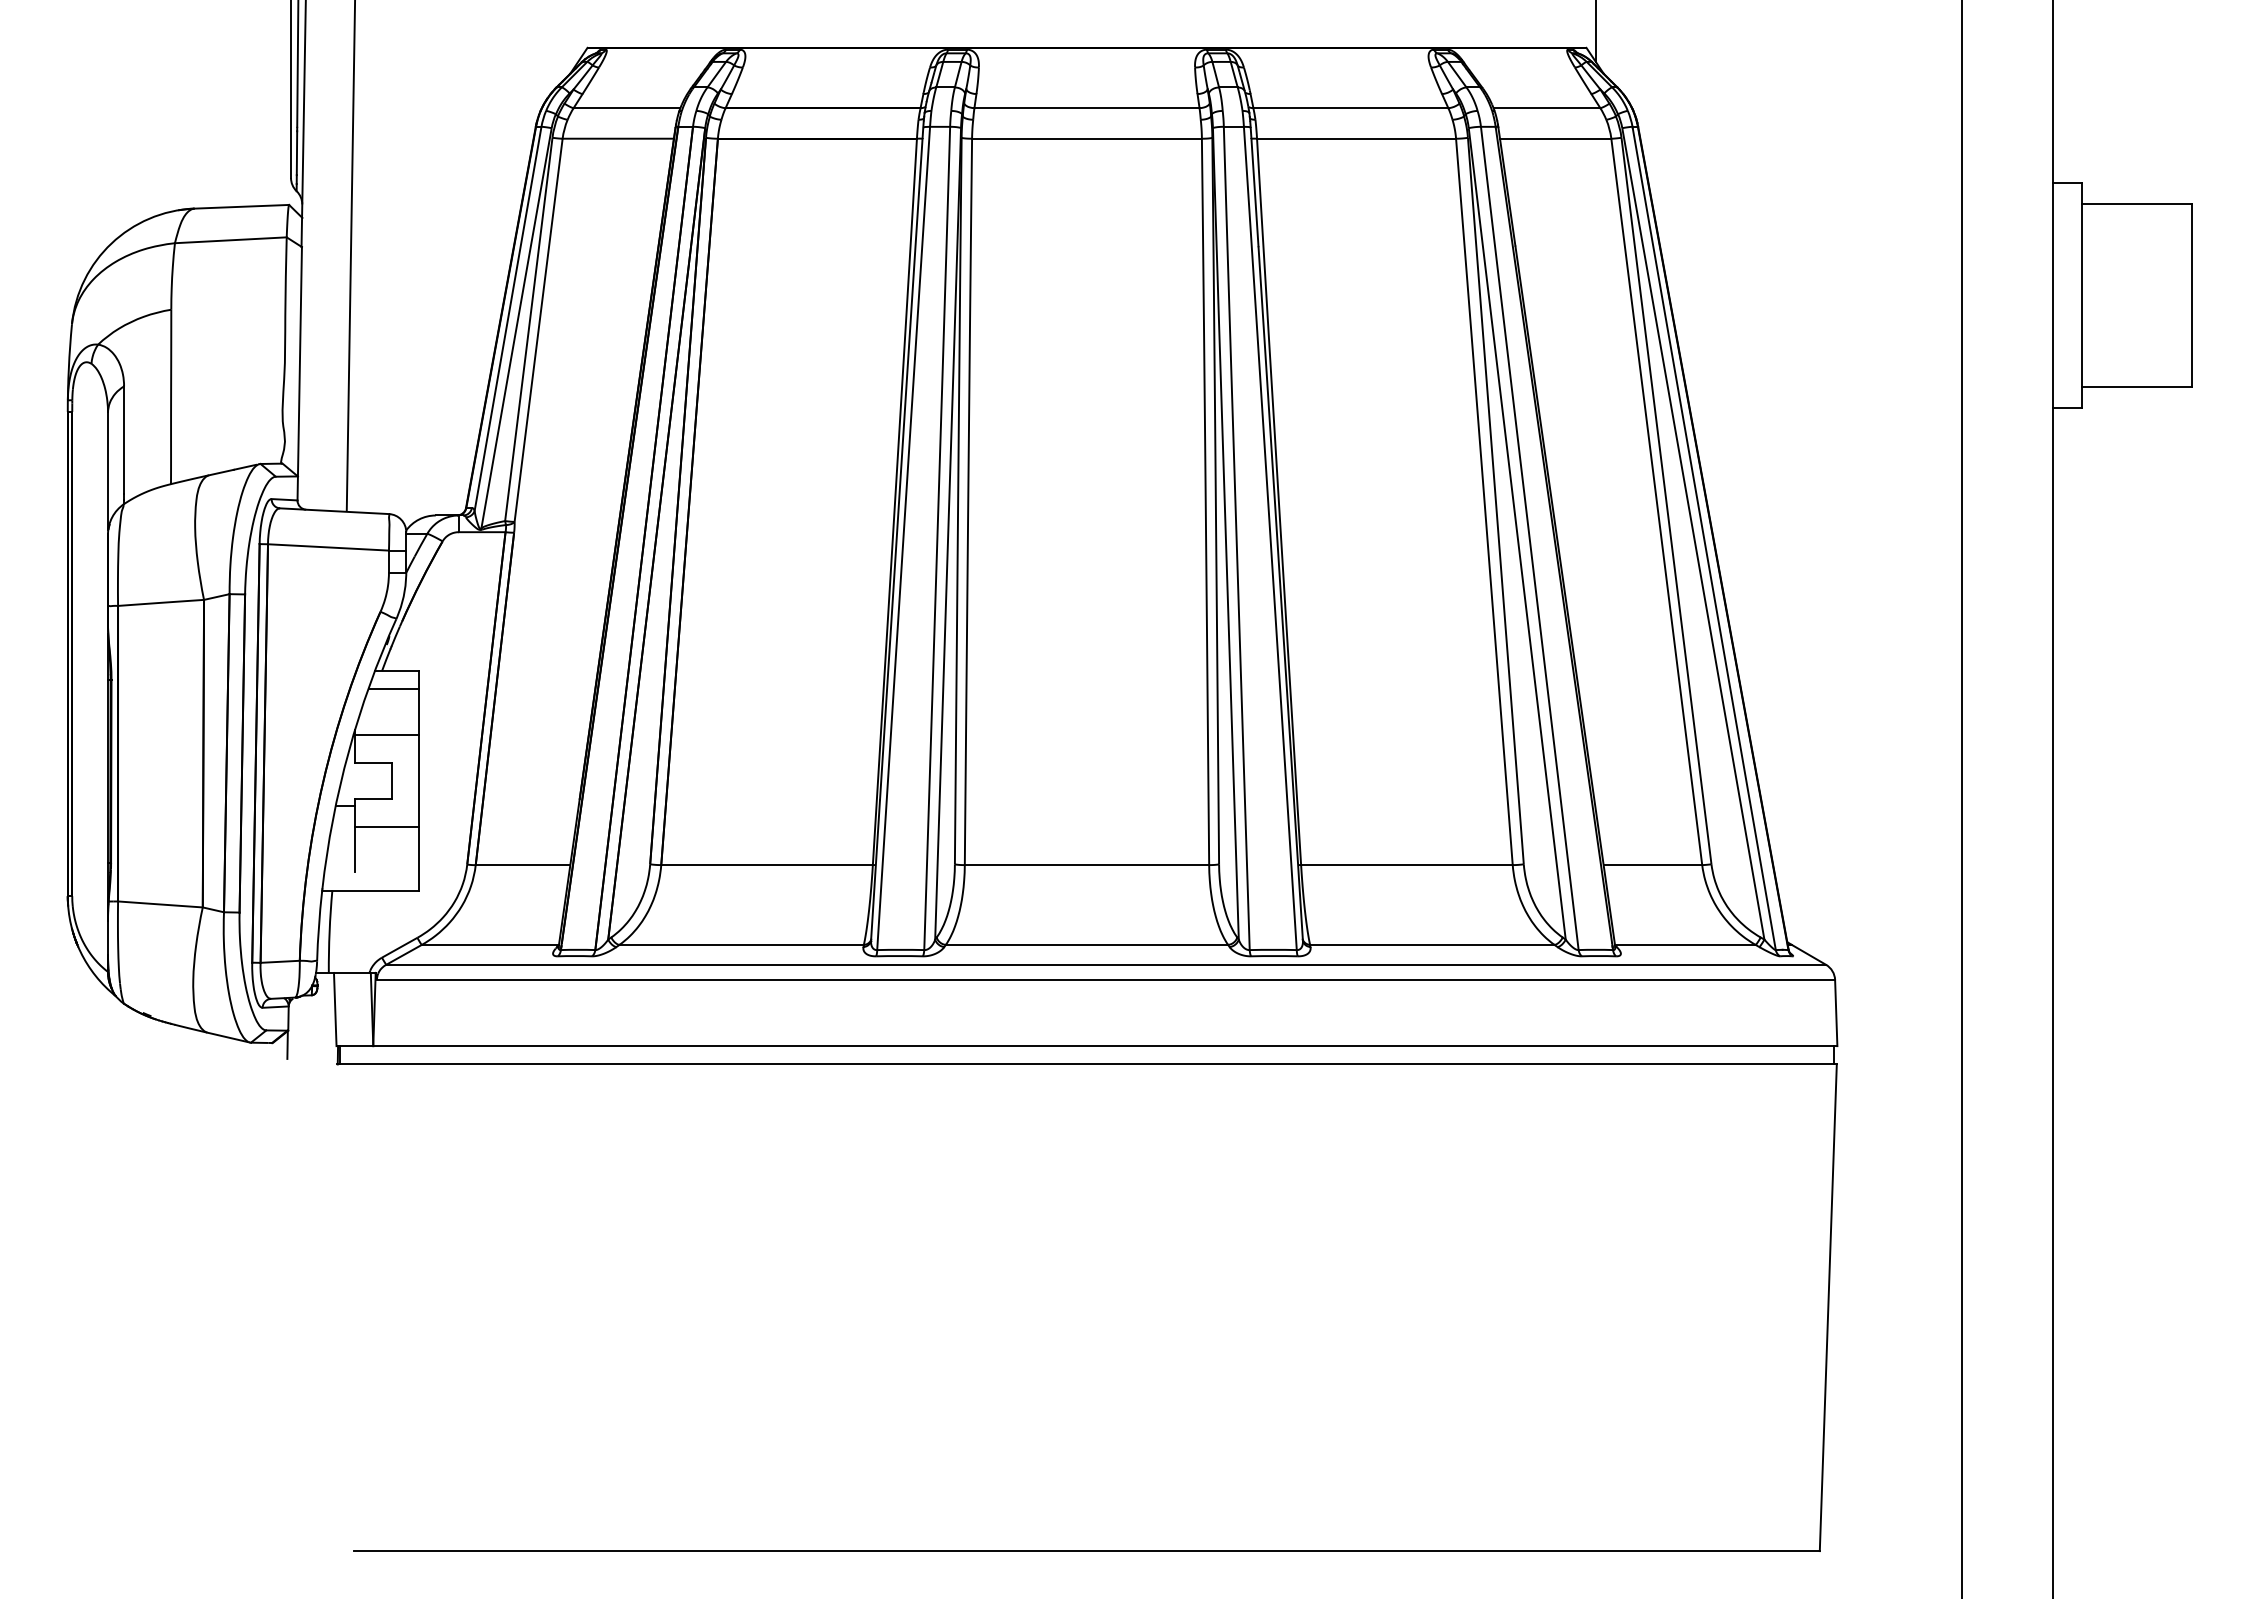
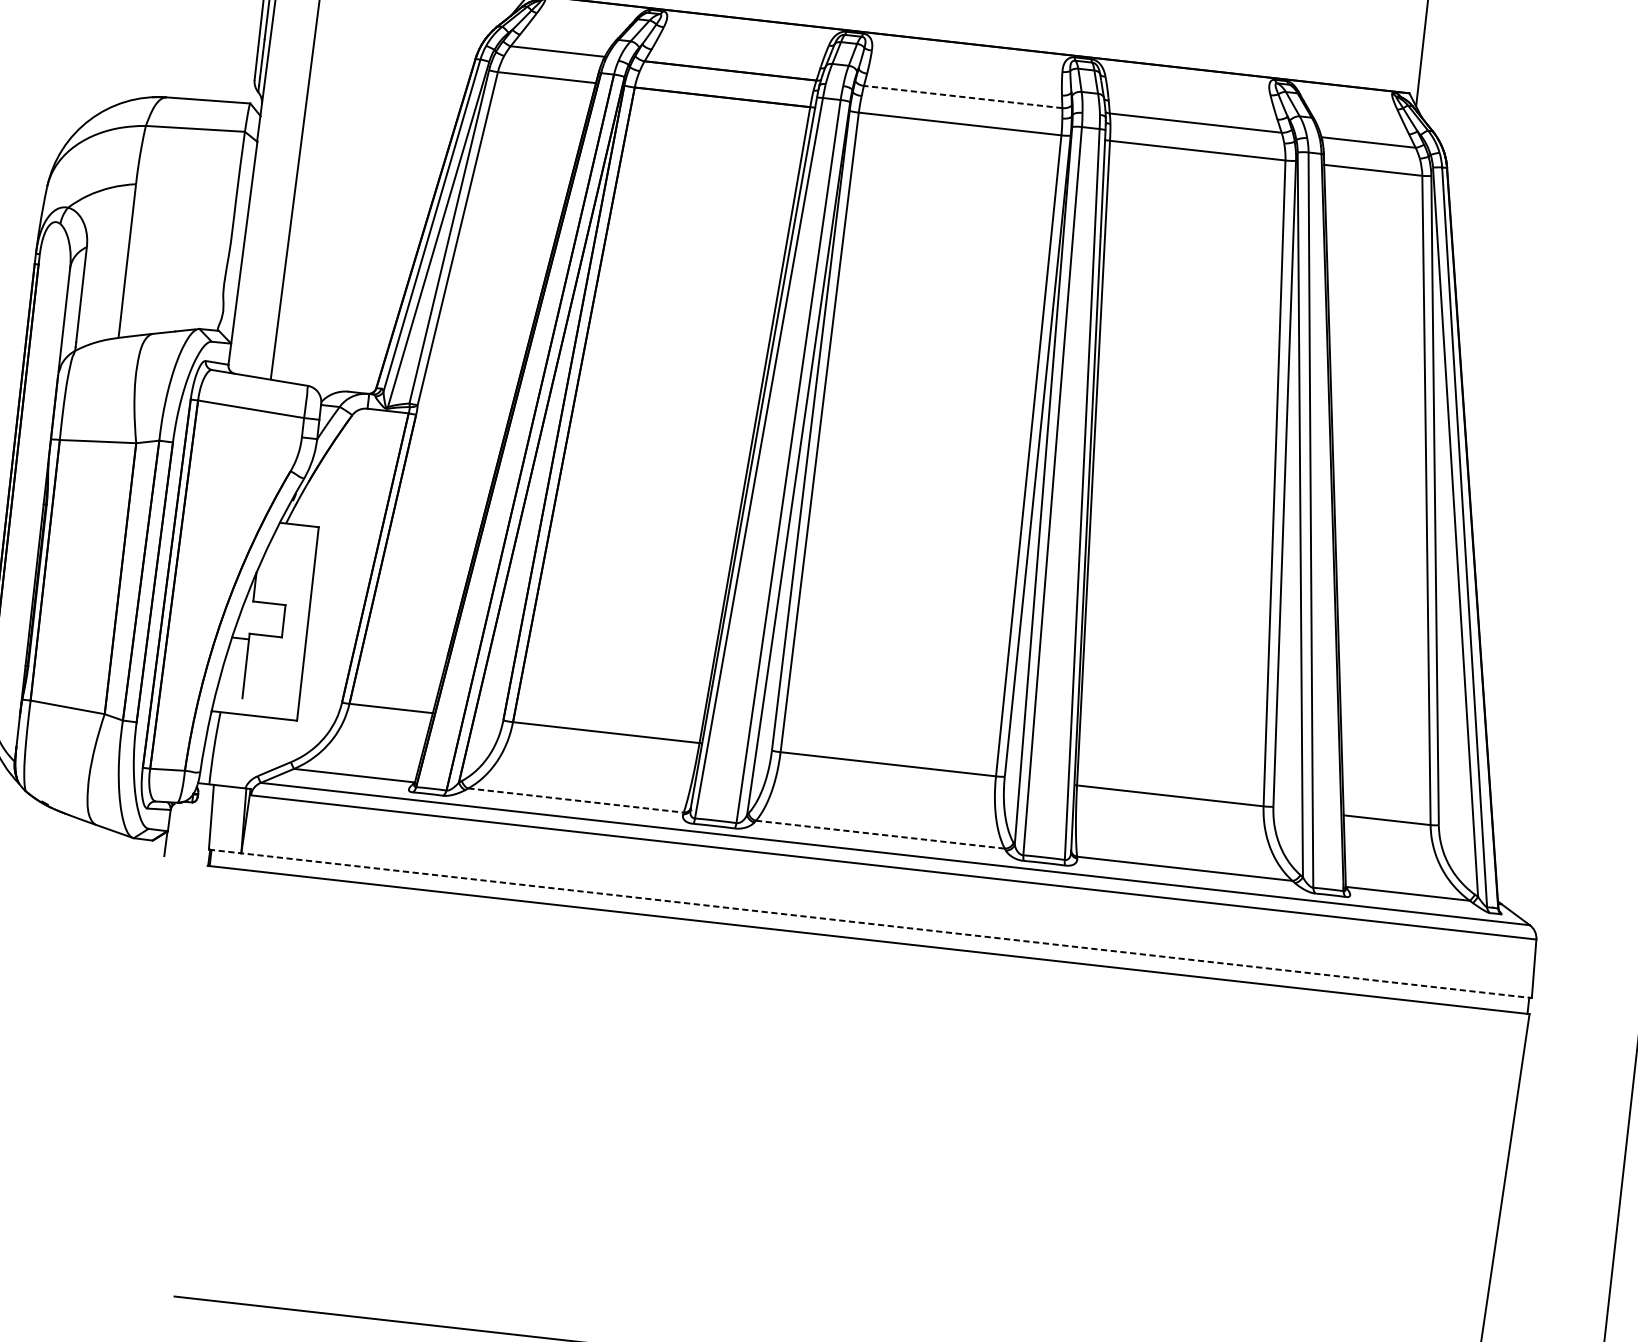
line: (1086, 108) -> (962, 97), solid -> dashed
line: (393, 689) -> (294, 540), removed
line: (387, 735) -> (284, 580), removed
line: (387, 826) -> (275, 661), removed
line: (742, 944) -> (576, 800), solid -> dashed
line: (1087, 944) -> (880, 834), solid -> dashed
line: (1087, 1046) -> (870, 924), solid -> dashed

